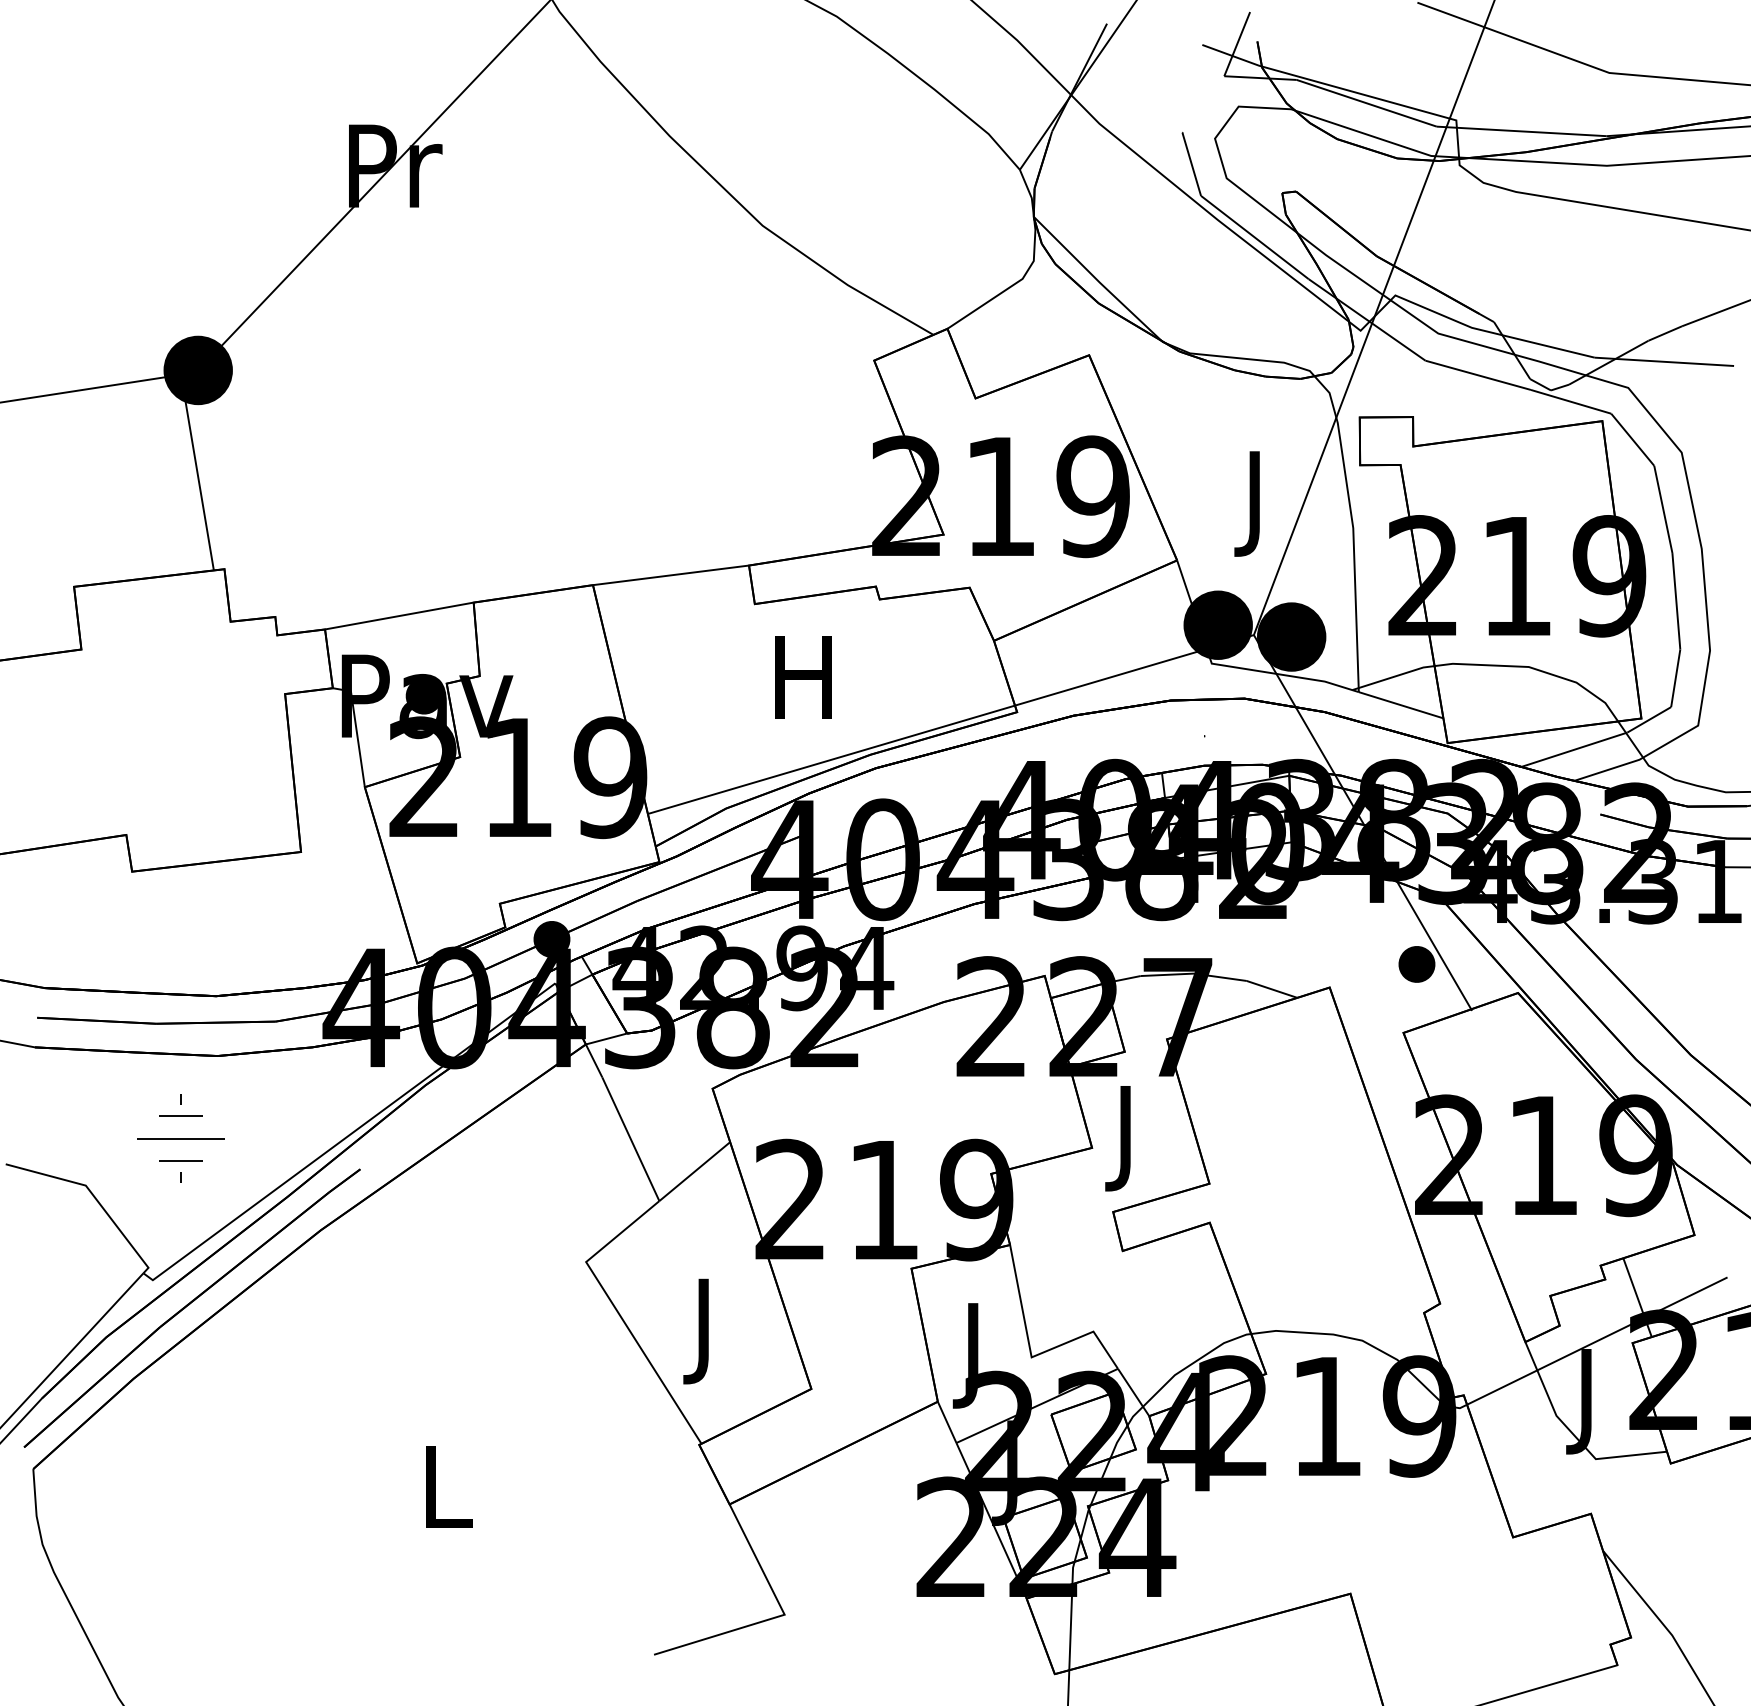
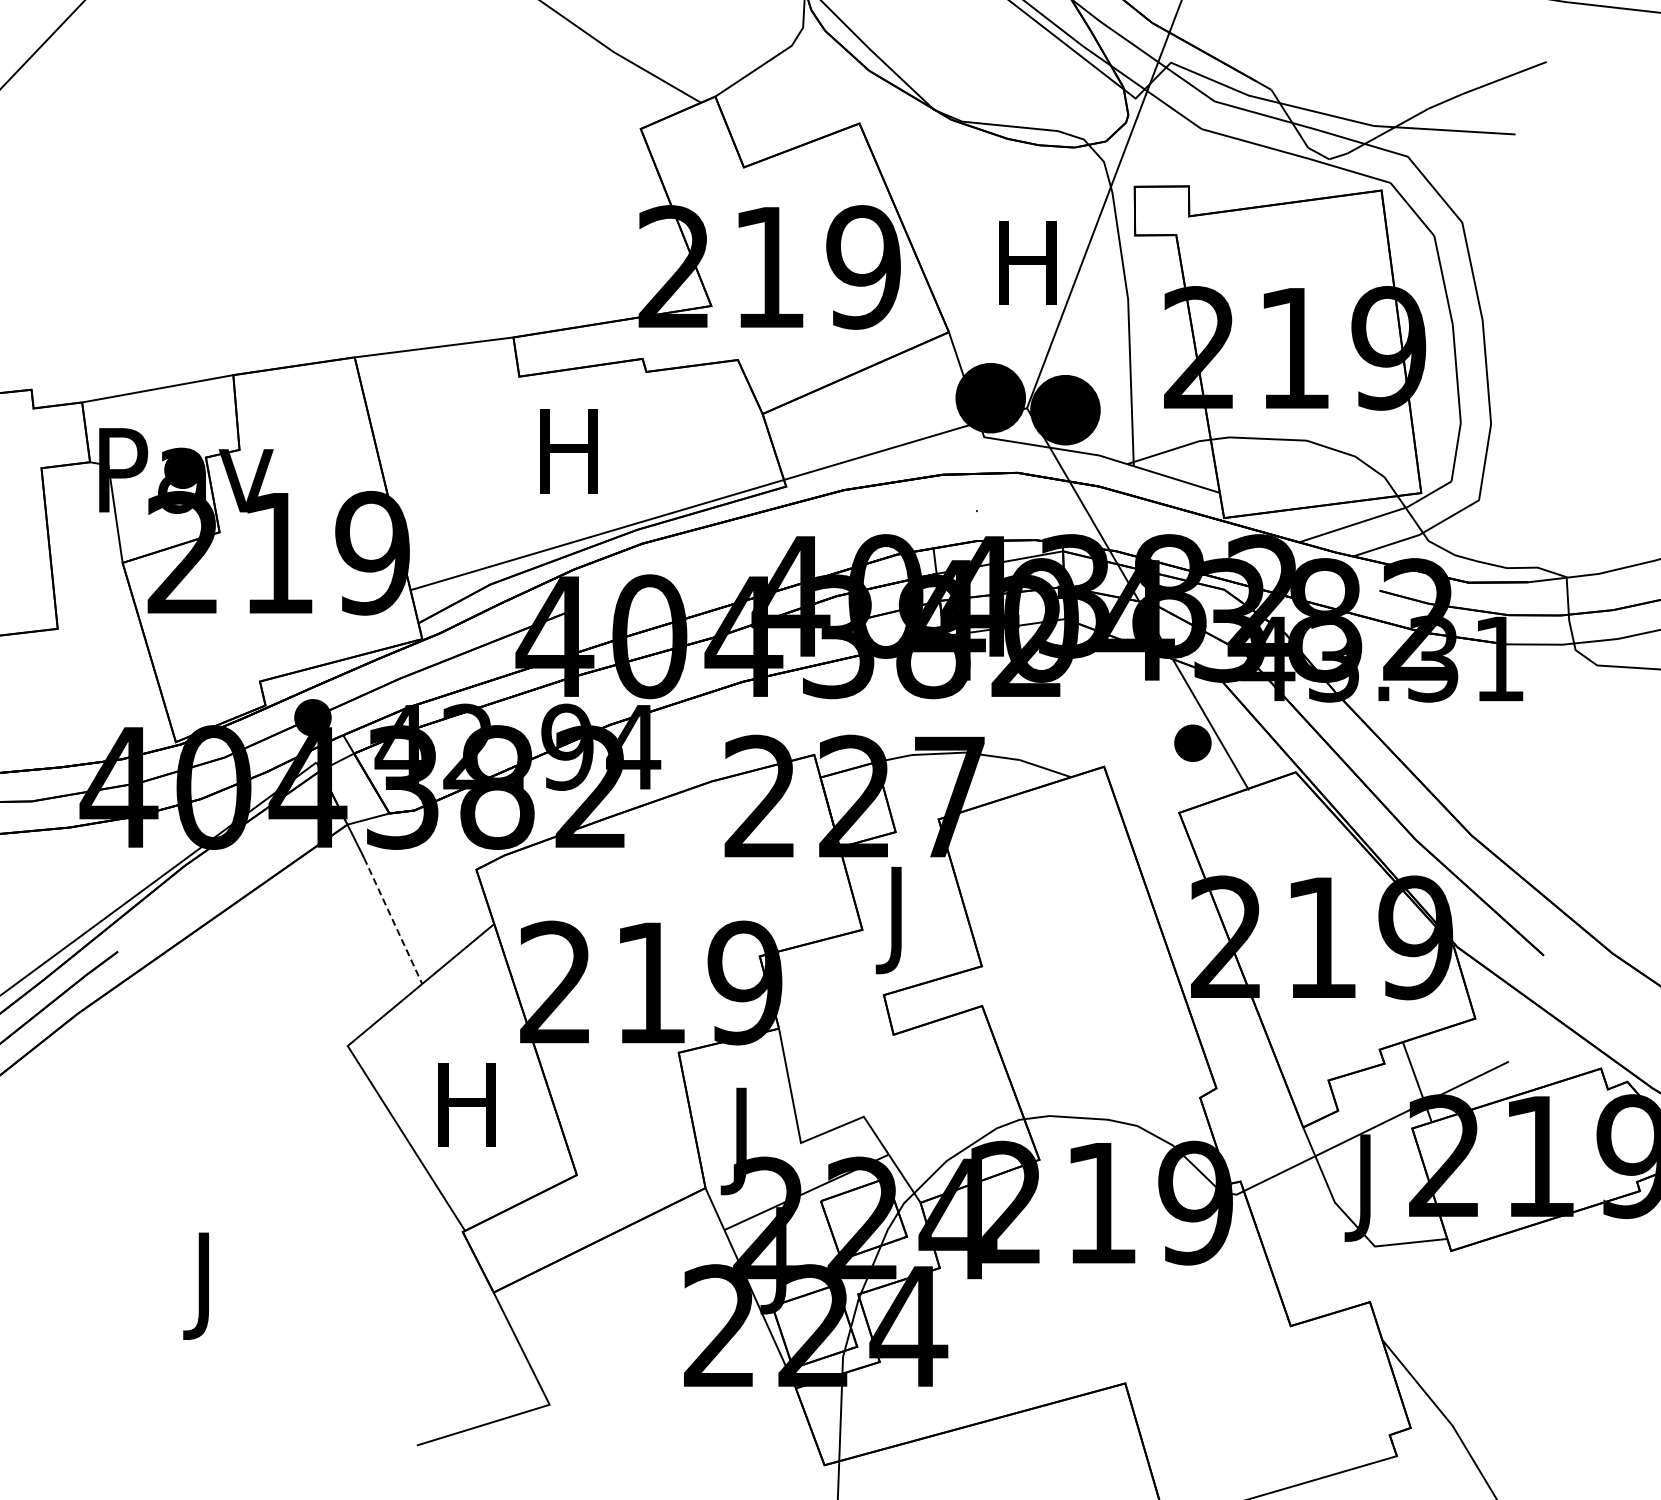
text: (1254, 503) -> (1027, 274), J -> H
line: (631, 1139) -> (393, 921), solid -> dashed
text: (703, 1331) -> (467, 1116), J -> H
text: (448, 1497) -> (207, 1285), L -> J

